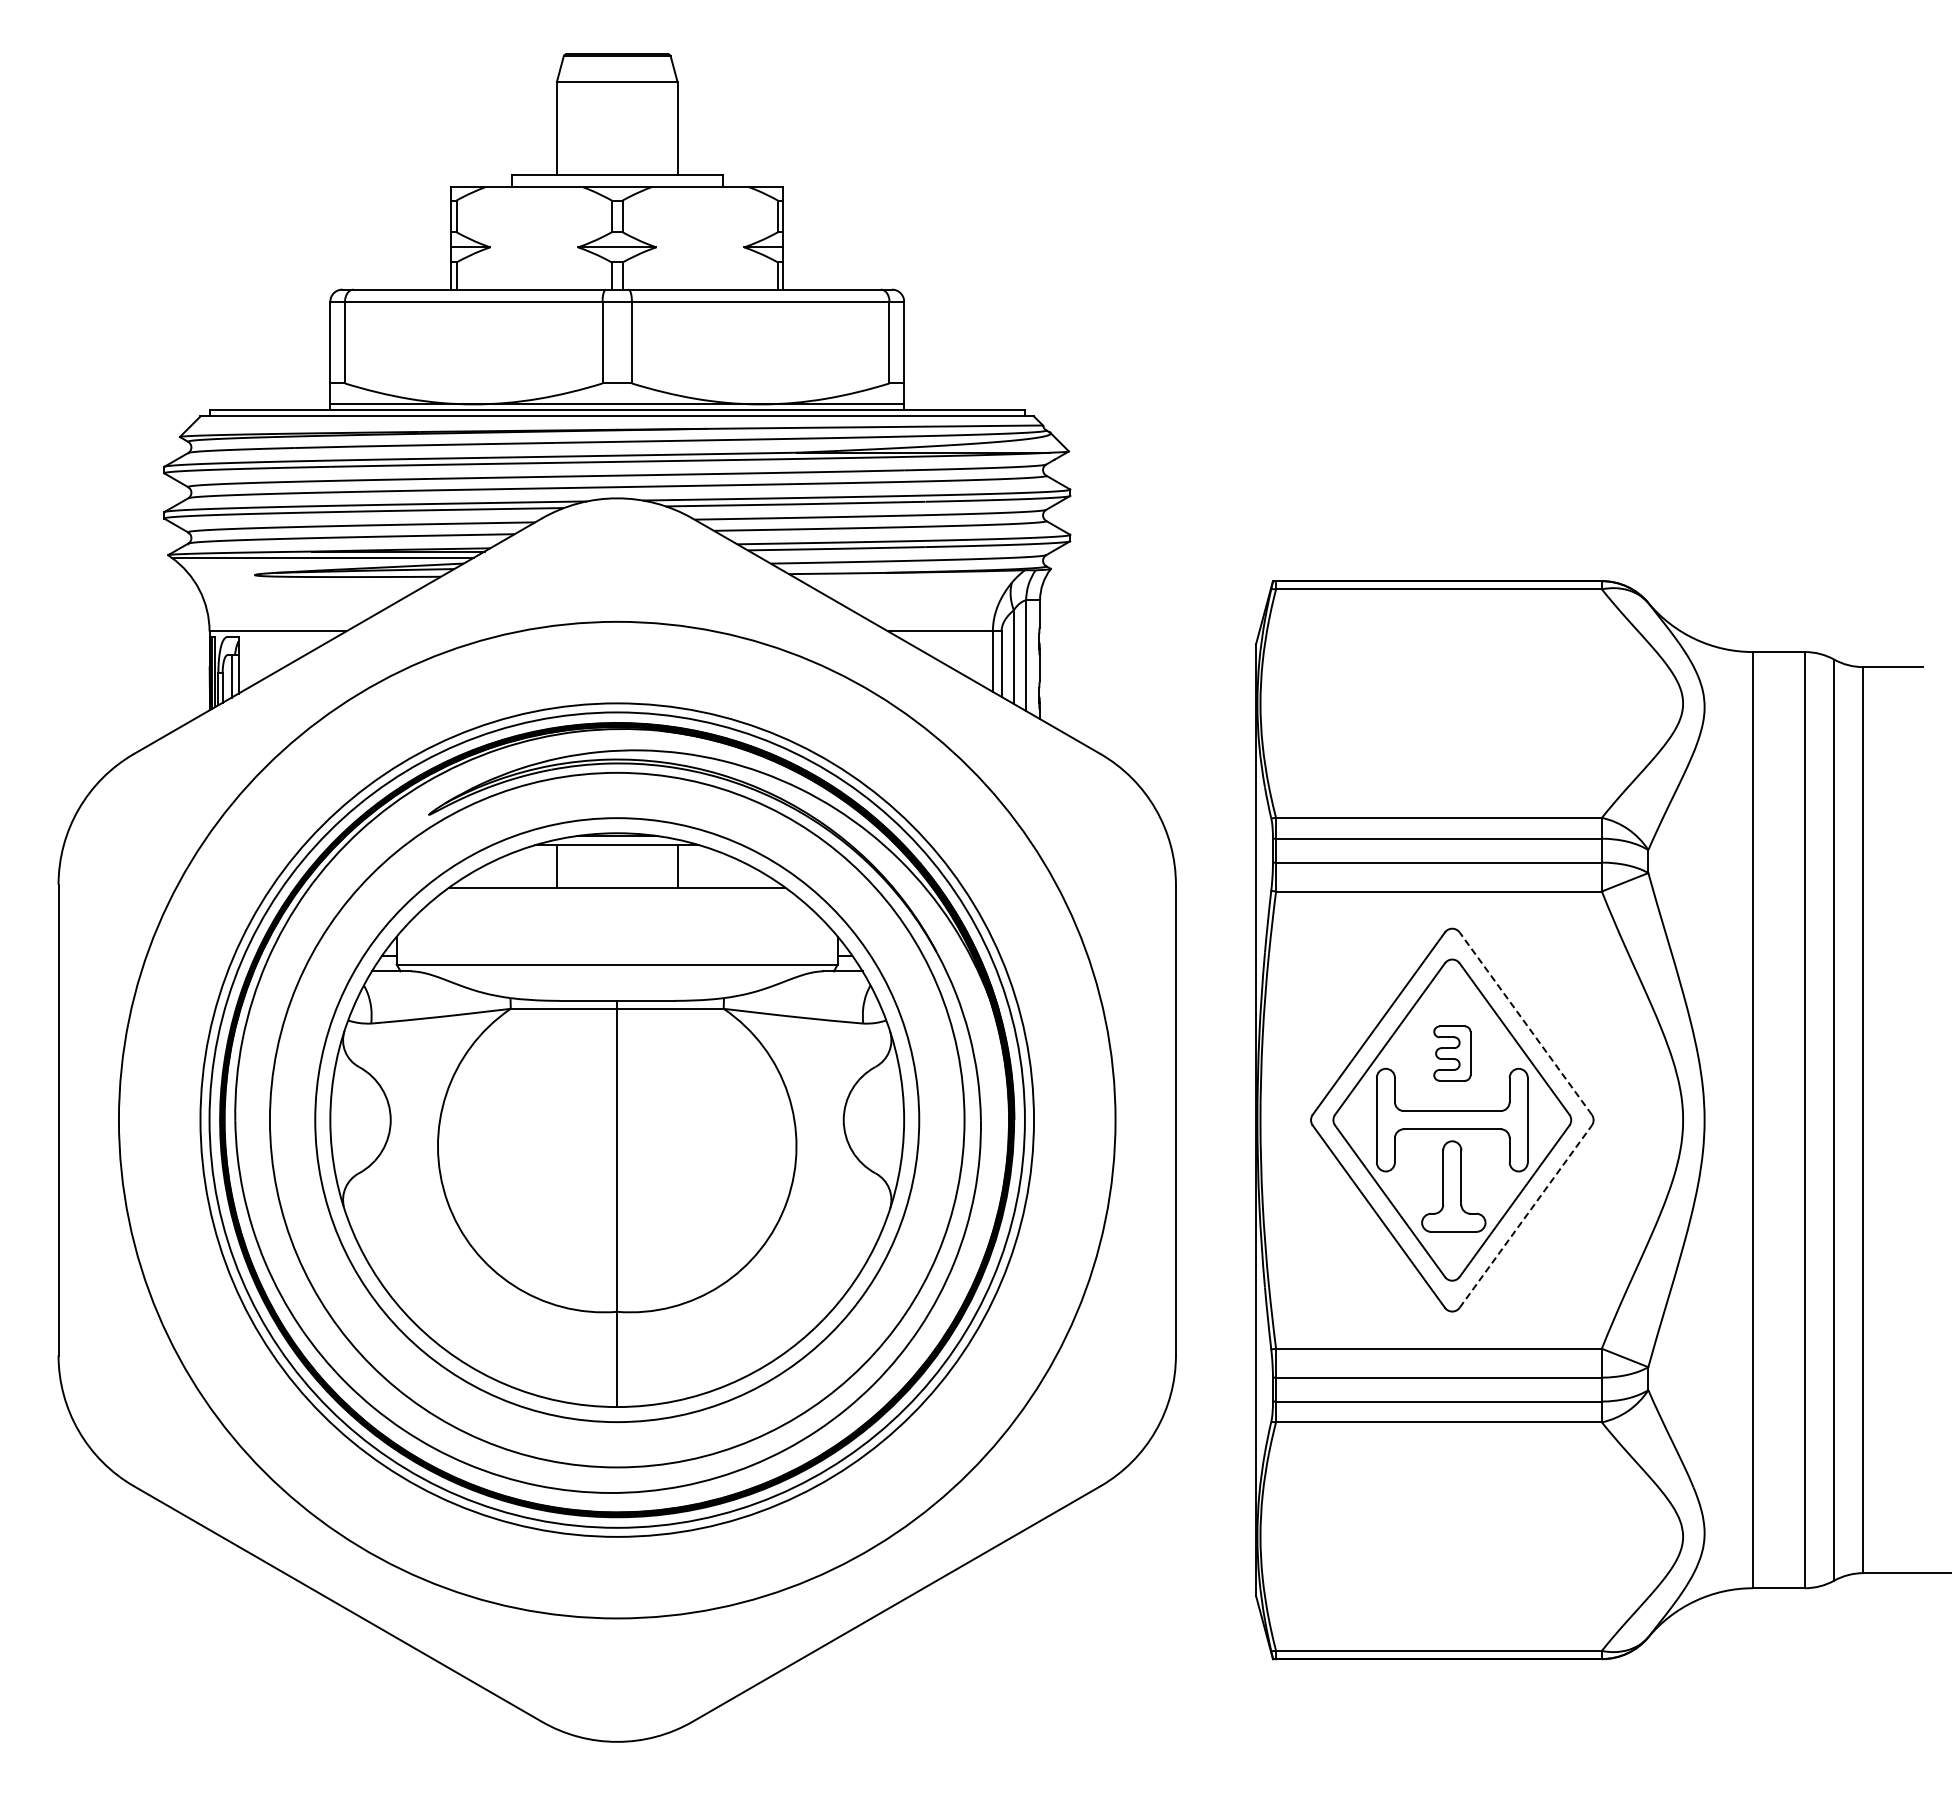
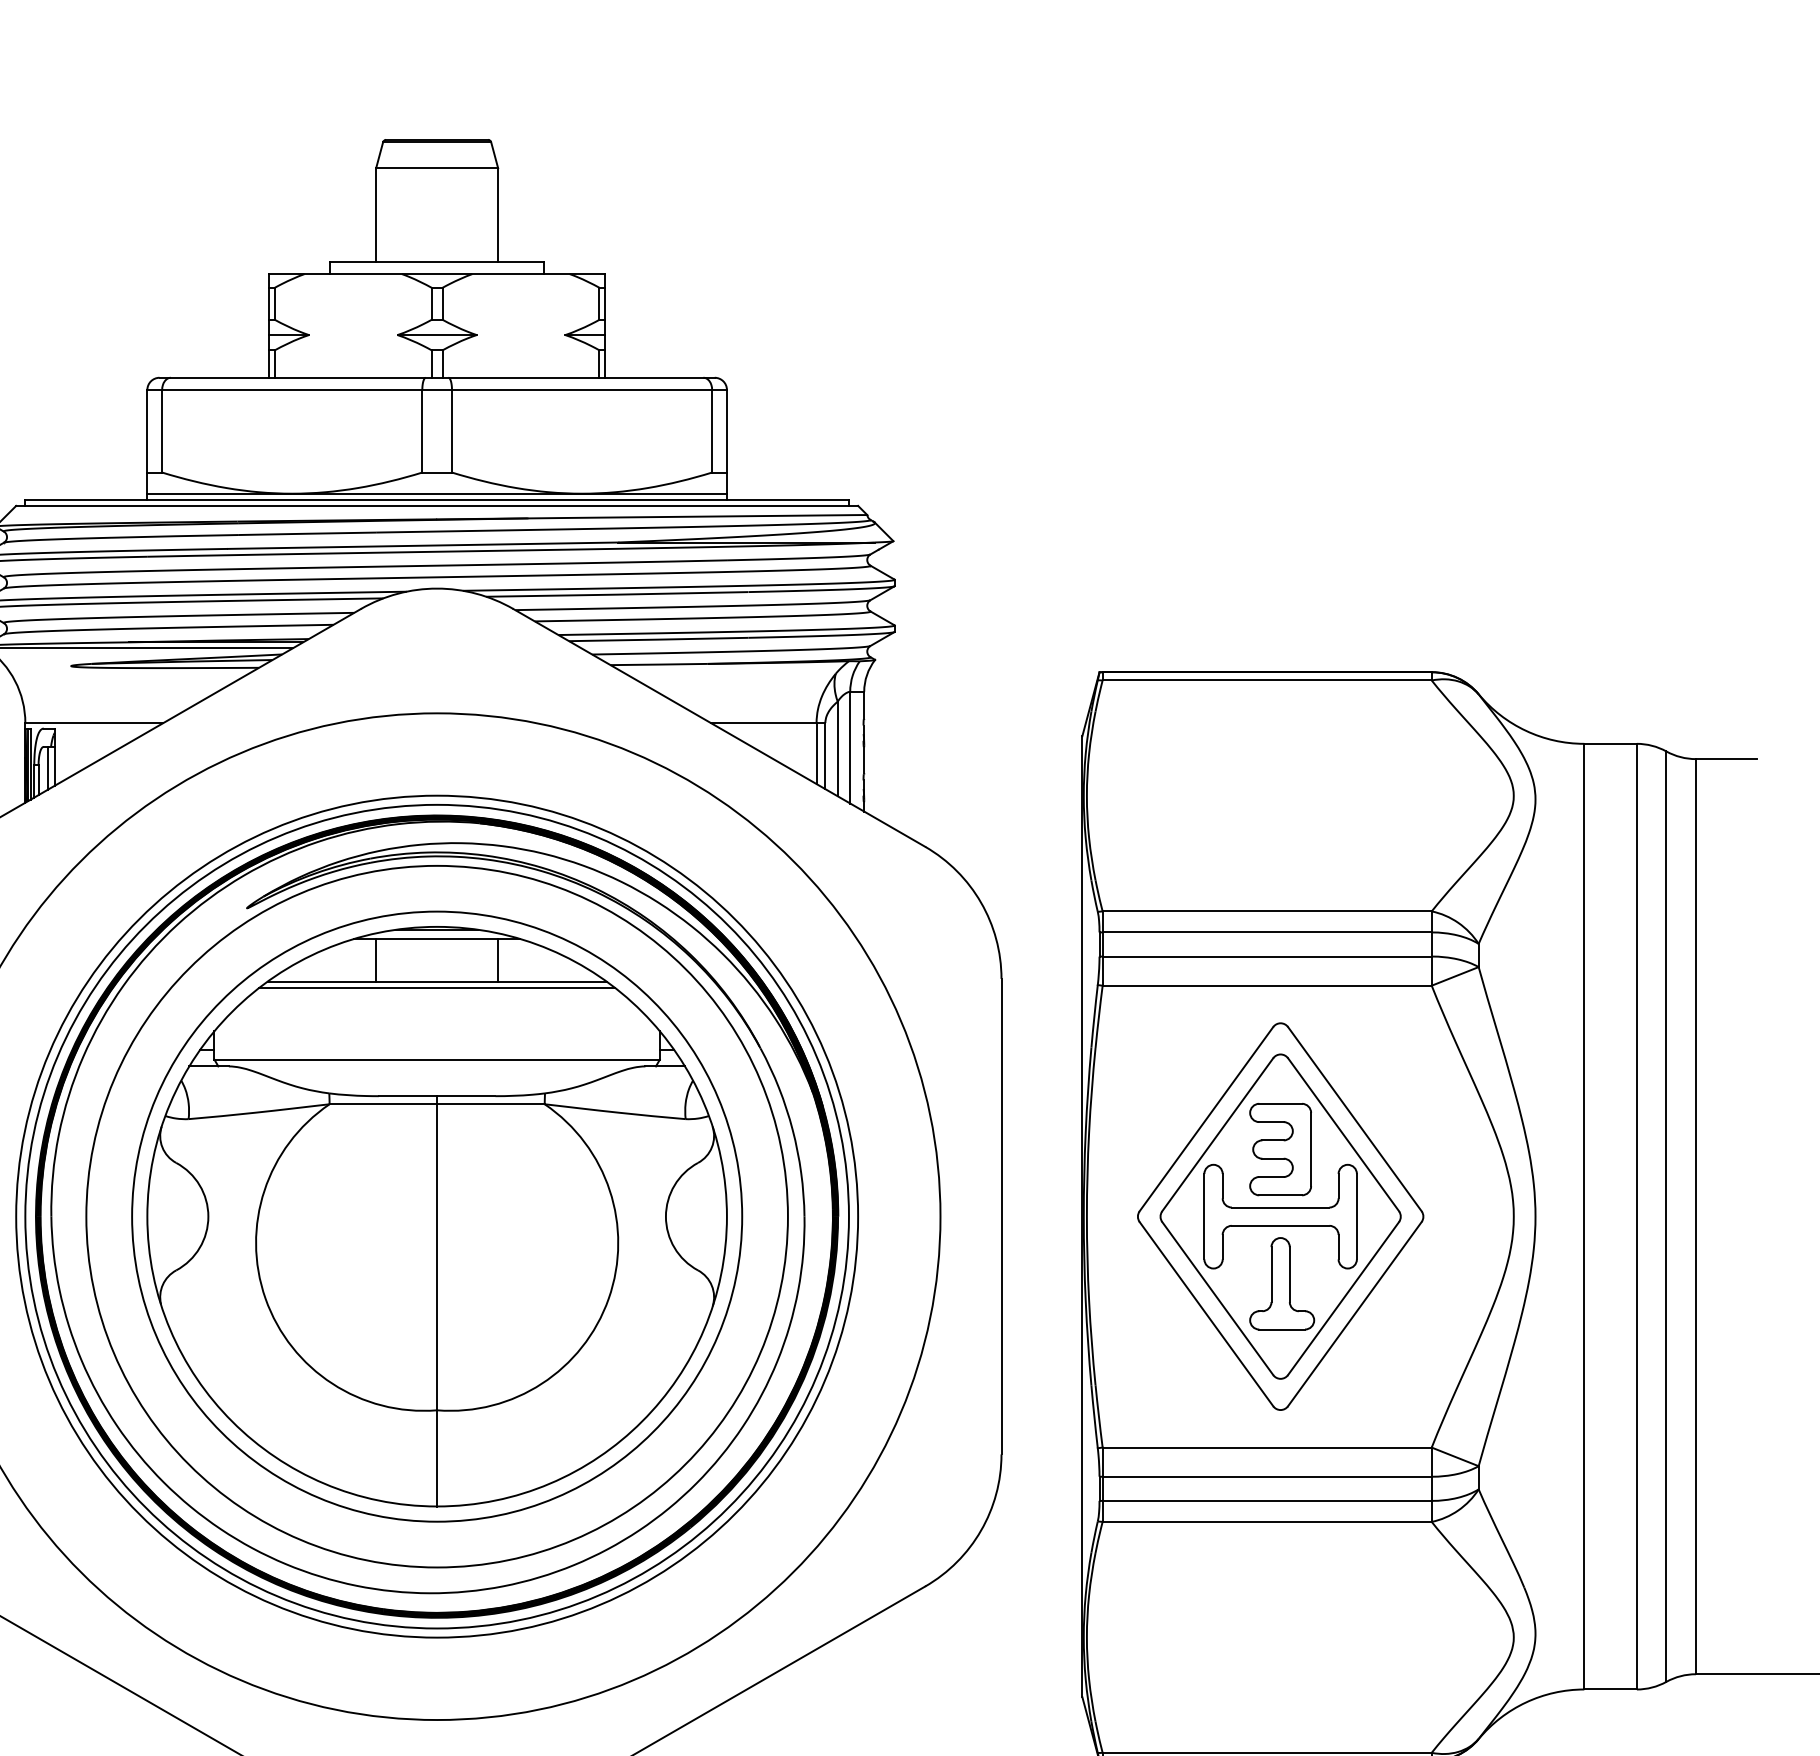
line: (617, 893) -> (437, 987), added
line: (1525, 1023) -> (1354, 1119), dashed -> solid
part: (1452, 1053) -> (1280, 1149), size x1.67
line: (1525, 1216) -> (1354, 1313), dashed -> solid

